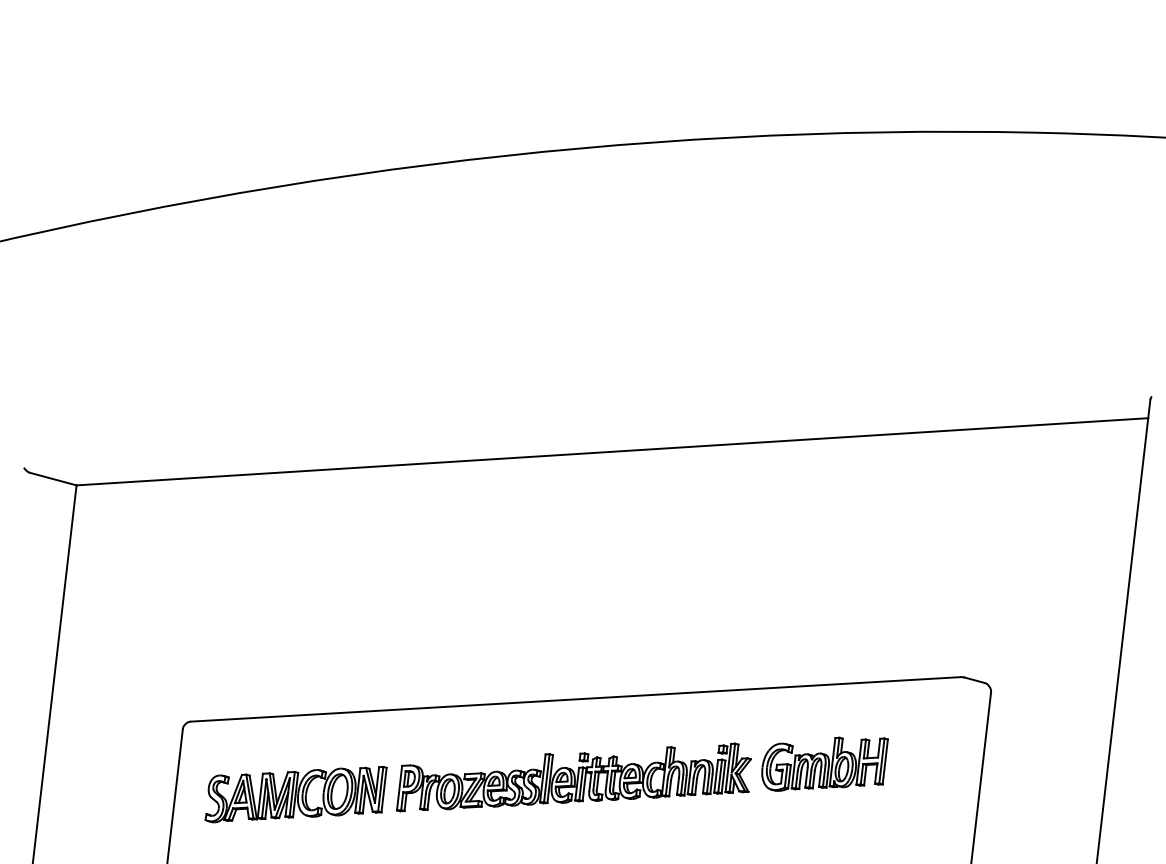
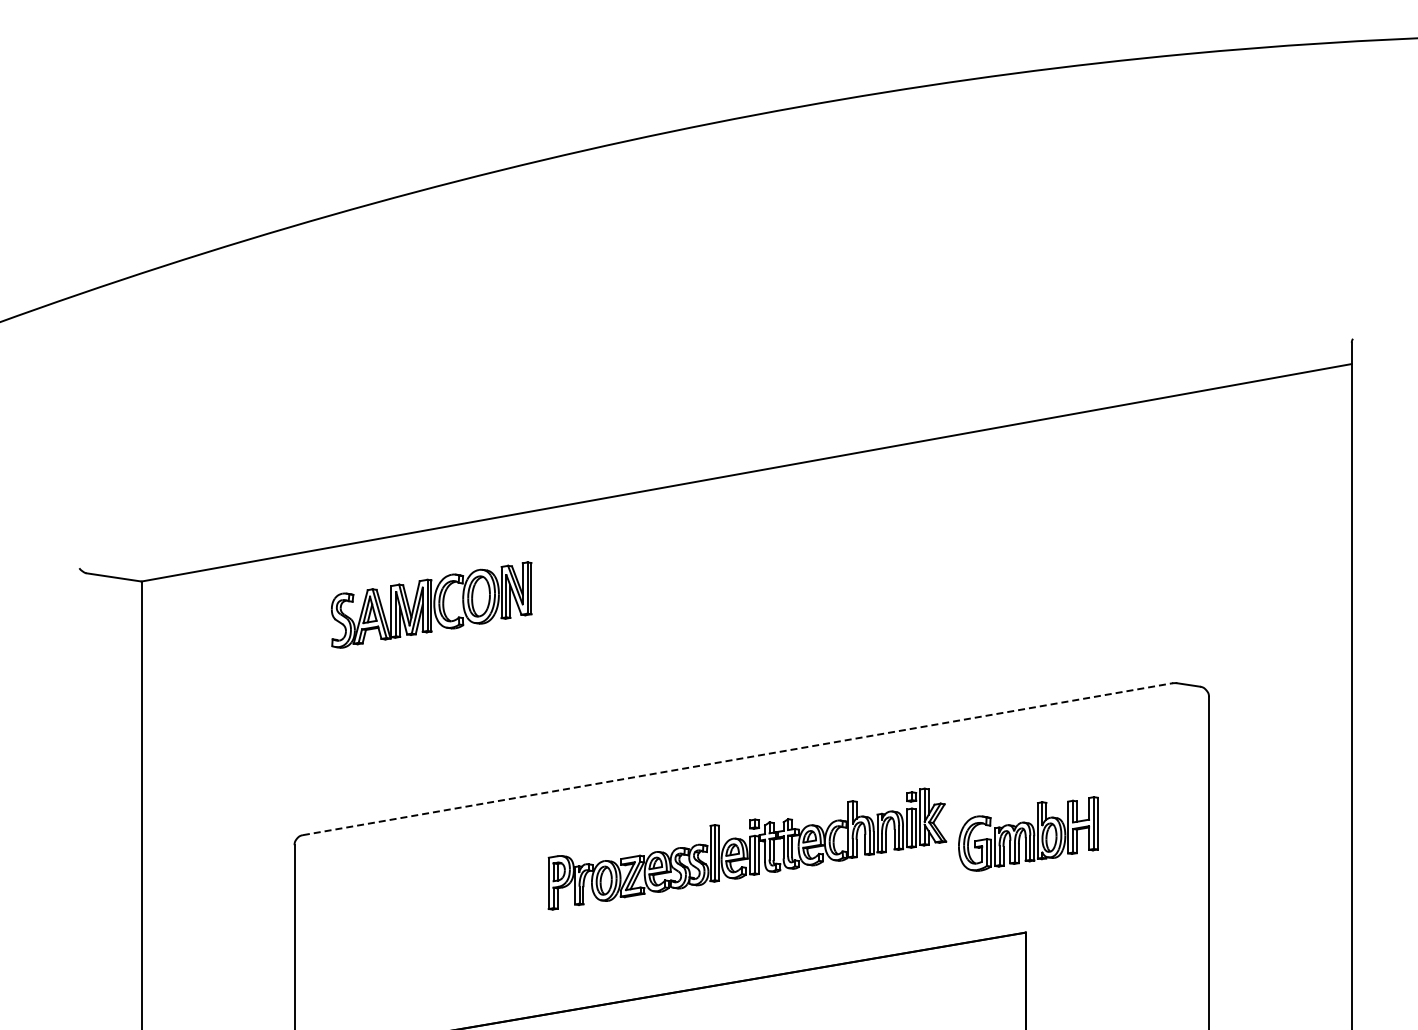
line: (576, 699) -> (738, 759), solid -> dashed
part: (824, 763) -> (1028, 833), moved
part: (295, 793) -> (431, 604), moved

